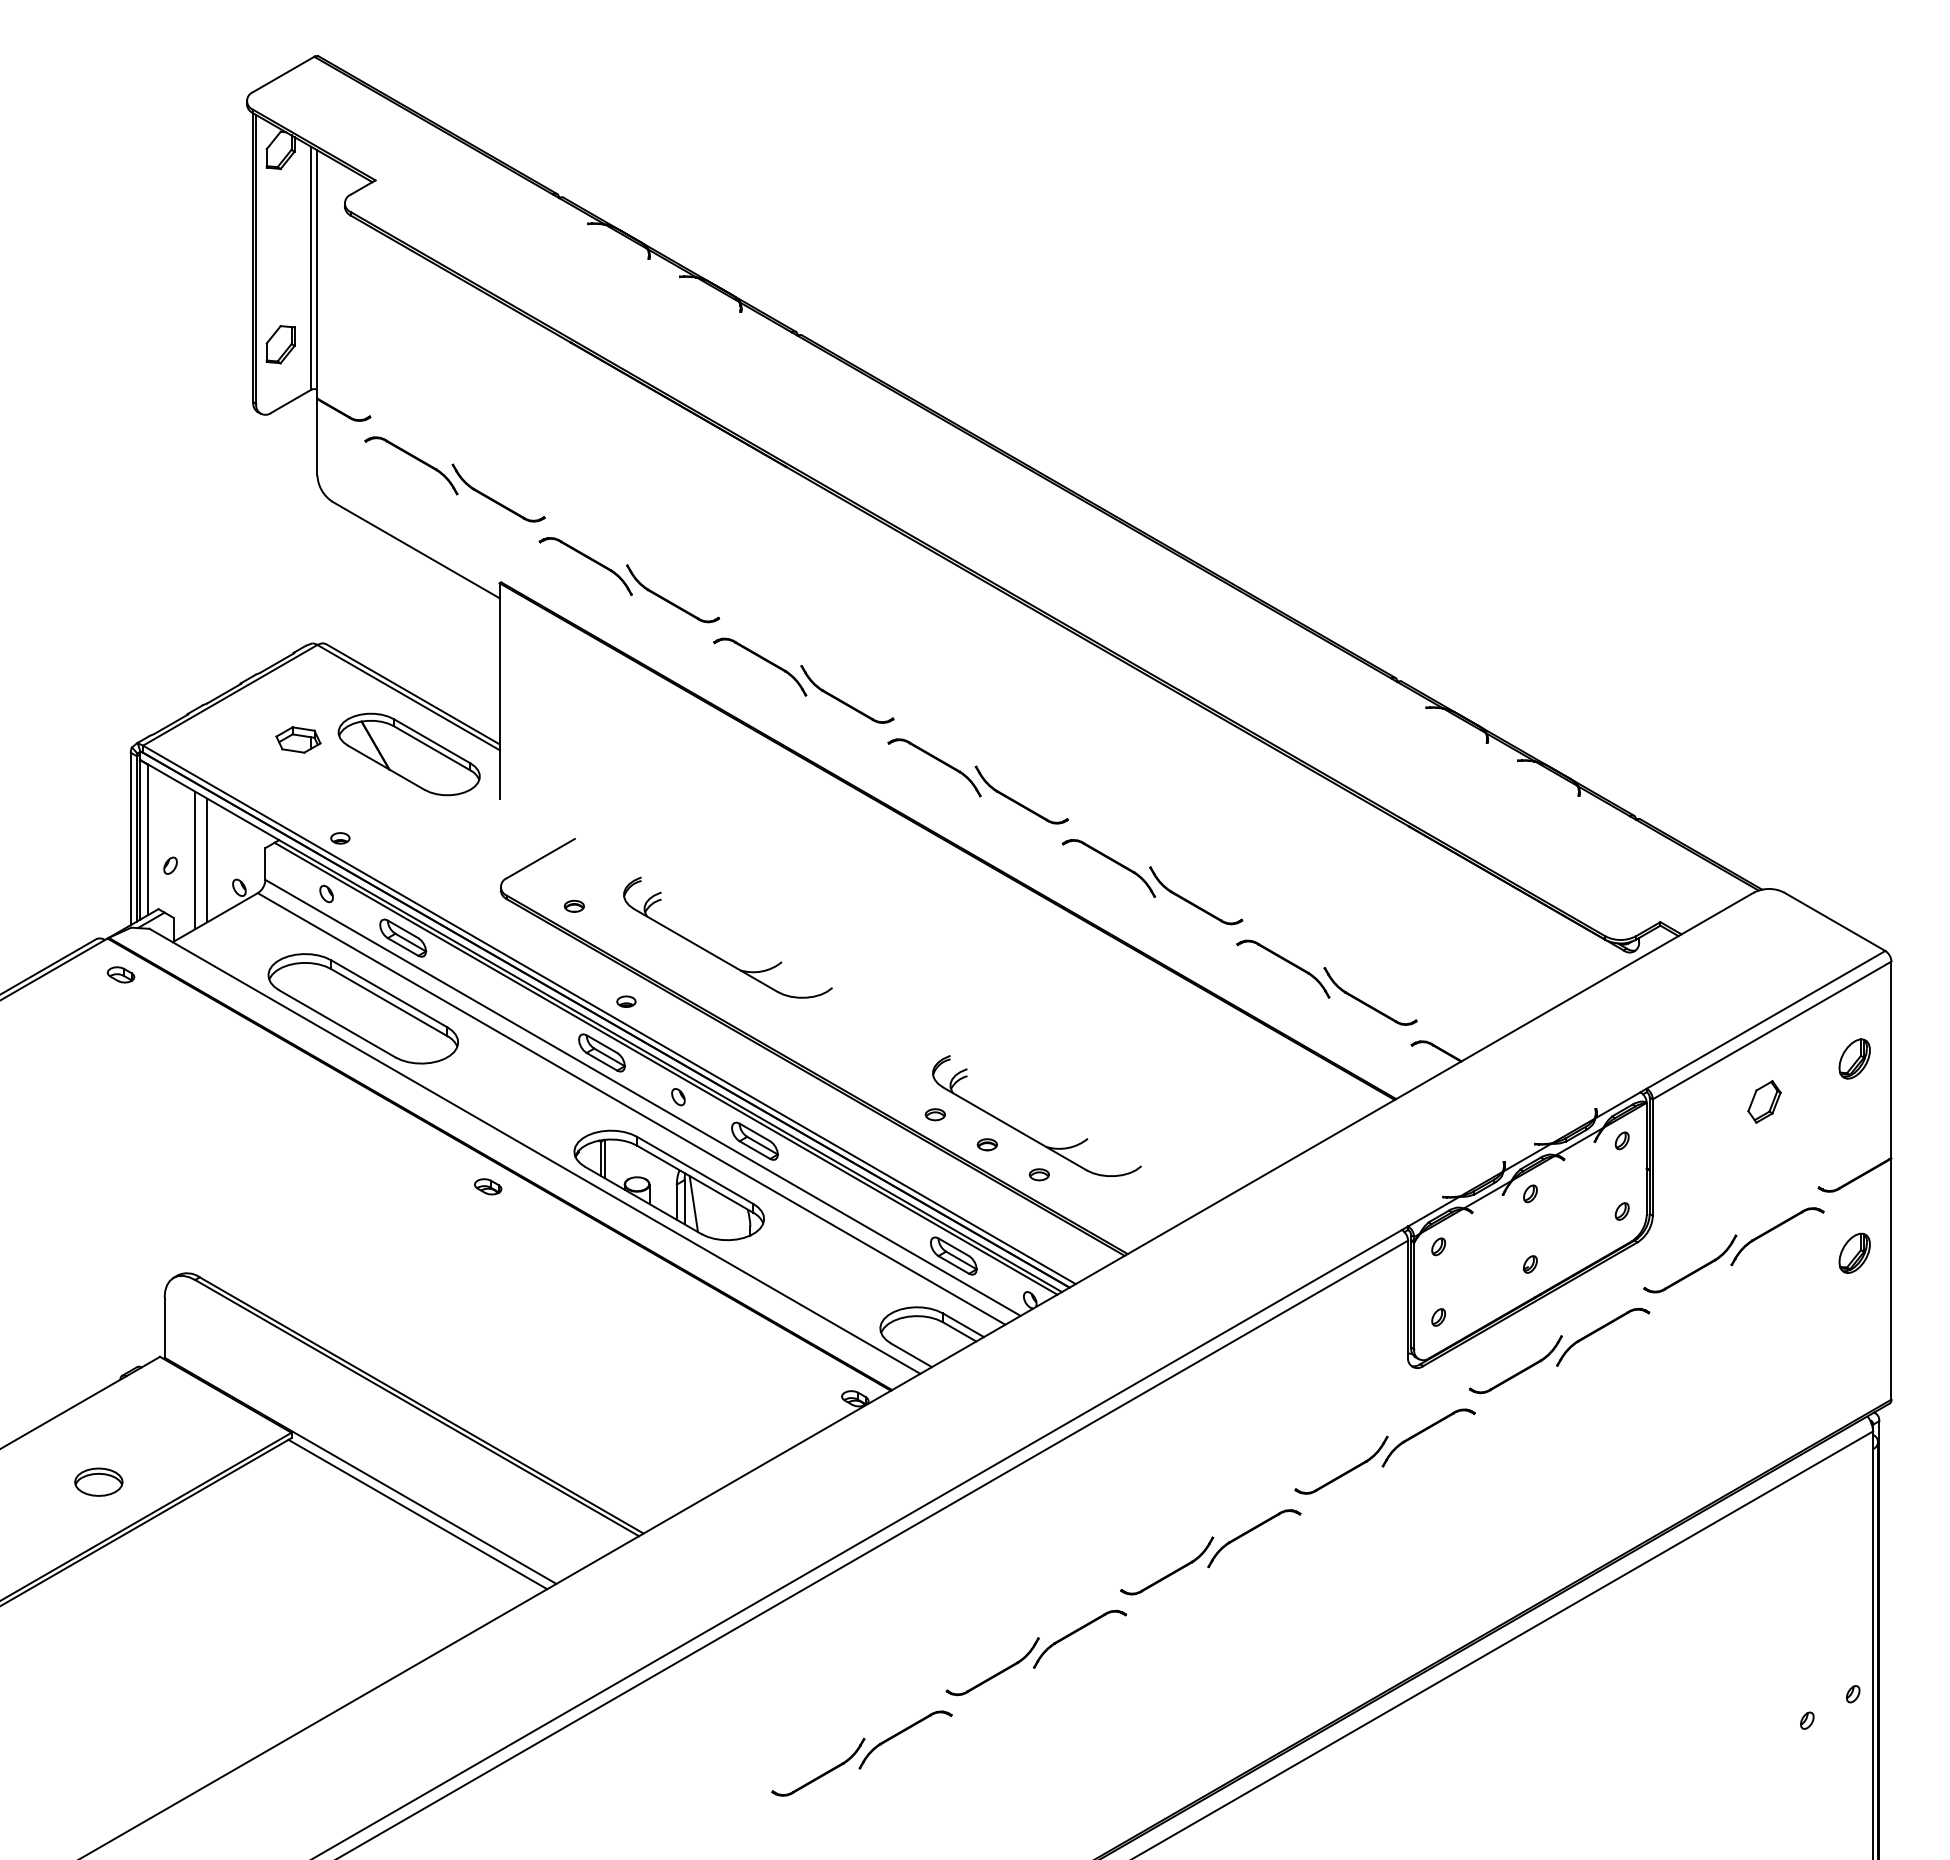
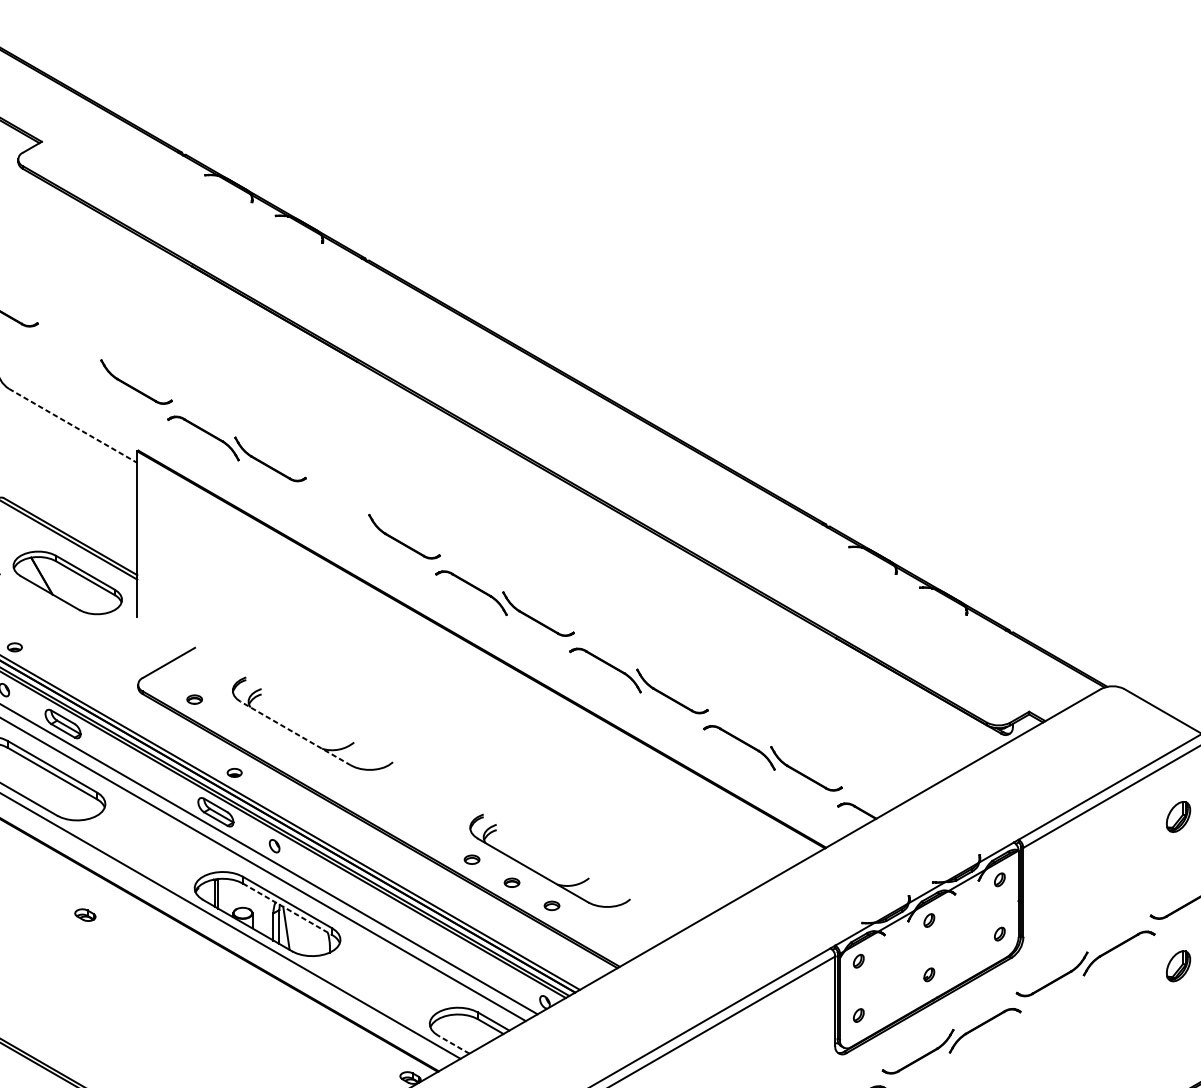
part: (415, 459) -> (72, 356), removed
line: (416, 550) -> (73, 426), solid -> dashed
part: (765, 661) -> (341, 511), removed
line: (705, 950) -> (295, 733), solid -> dashed
part: (1764, 1101) -> (1109, 849), removed
part: (754, 1140) -> (333, 879), removed
line: (695, 1179) -> (287, 909), solid -> dashed
part: (488, 1186) -> (85, 914), moved
part: (953, 1255) -> (486, 967), removed
line: (911, 1355) -> (453, 1044), solid -> dashed

